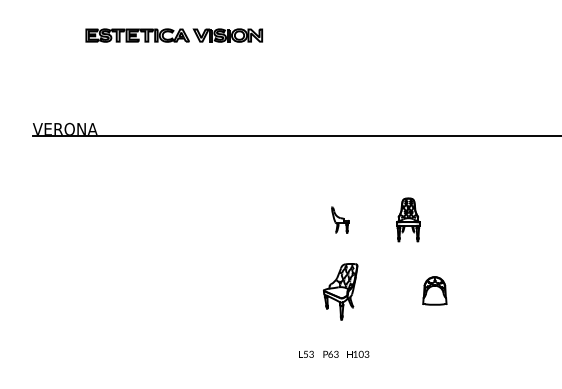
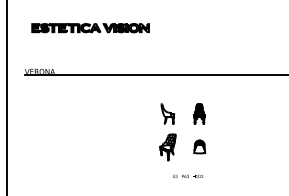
part: (174, 36) -> (90, 28), size x1.43
part: (339, 218) -> (167, 113), size x1.67
part: (434, 289) -> (199, 146), moved
text: (337, 354) -> (188, 176), moved

